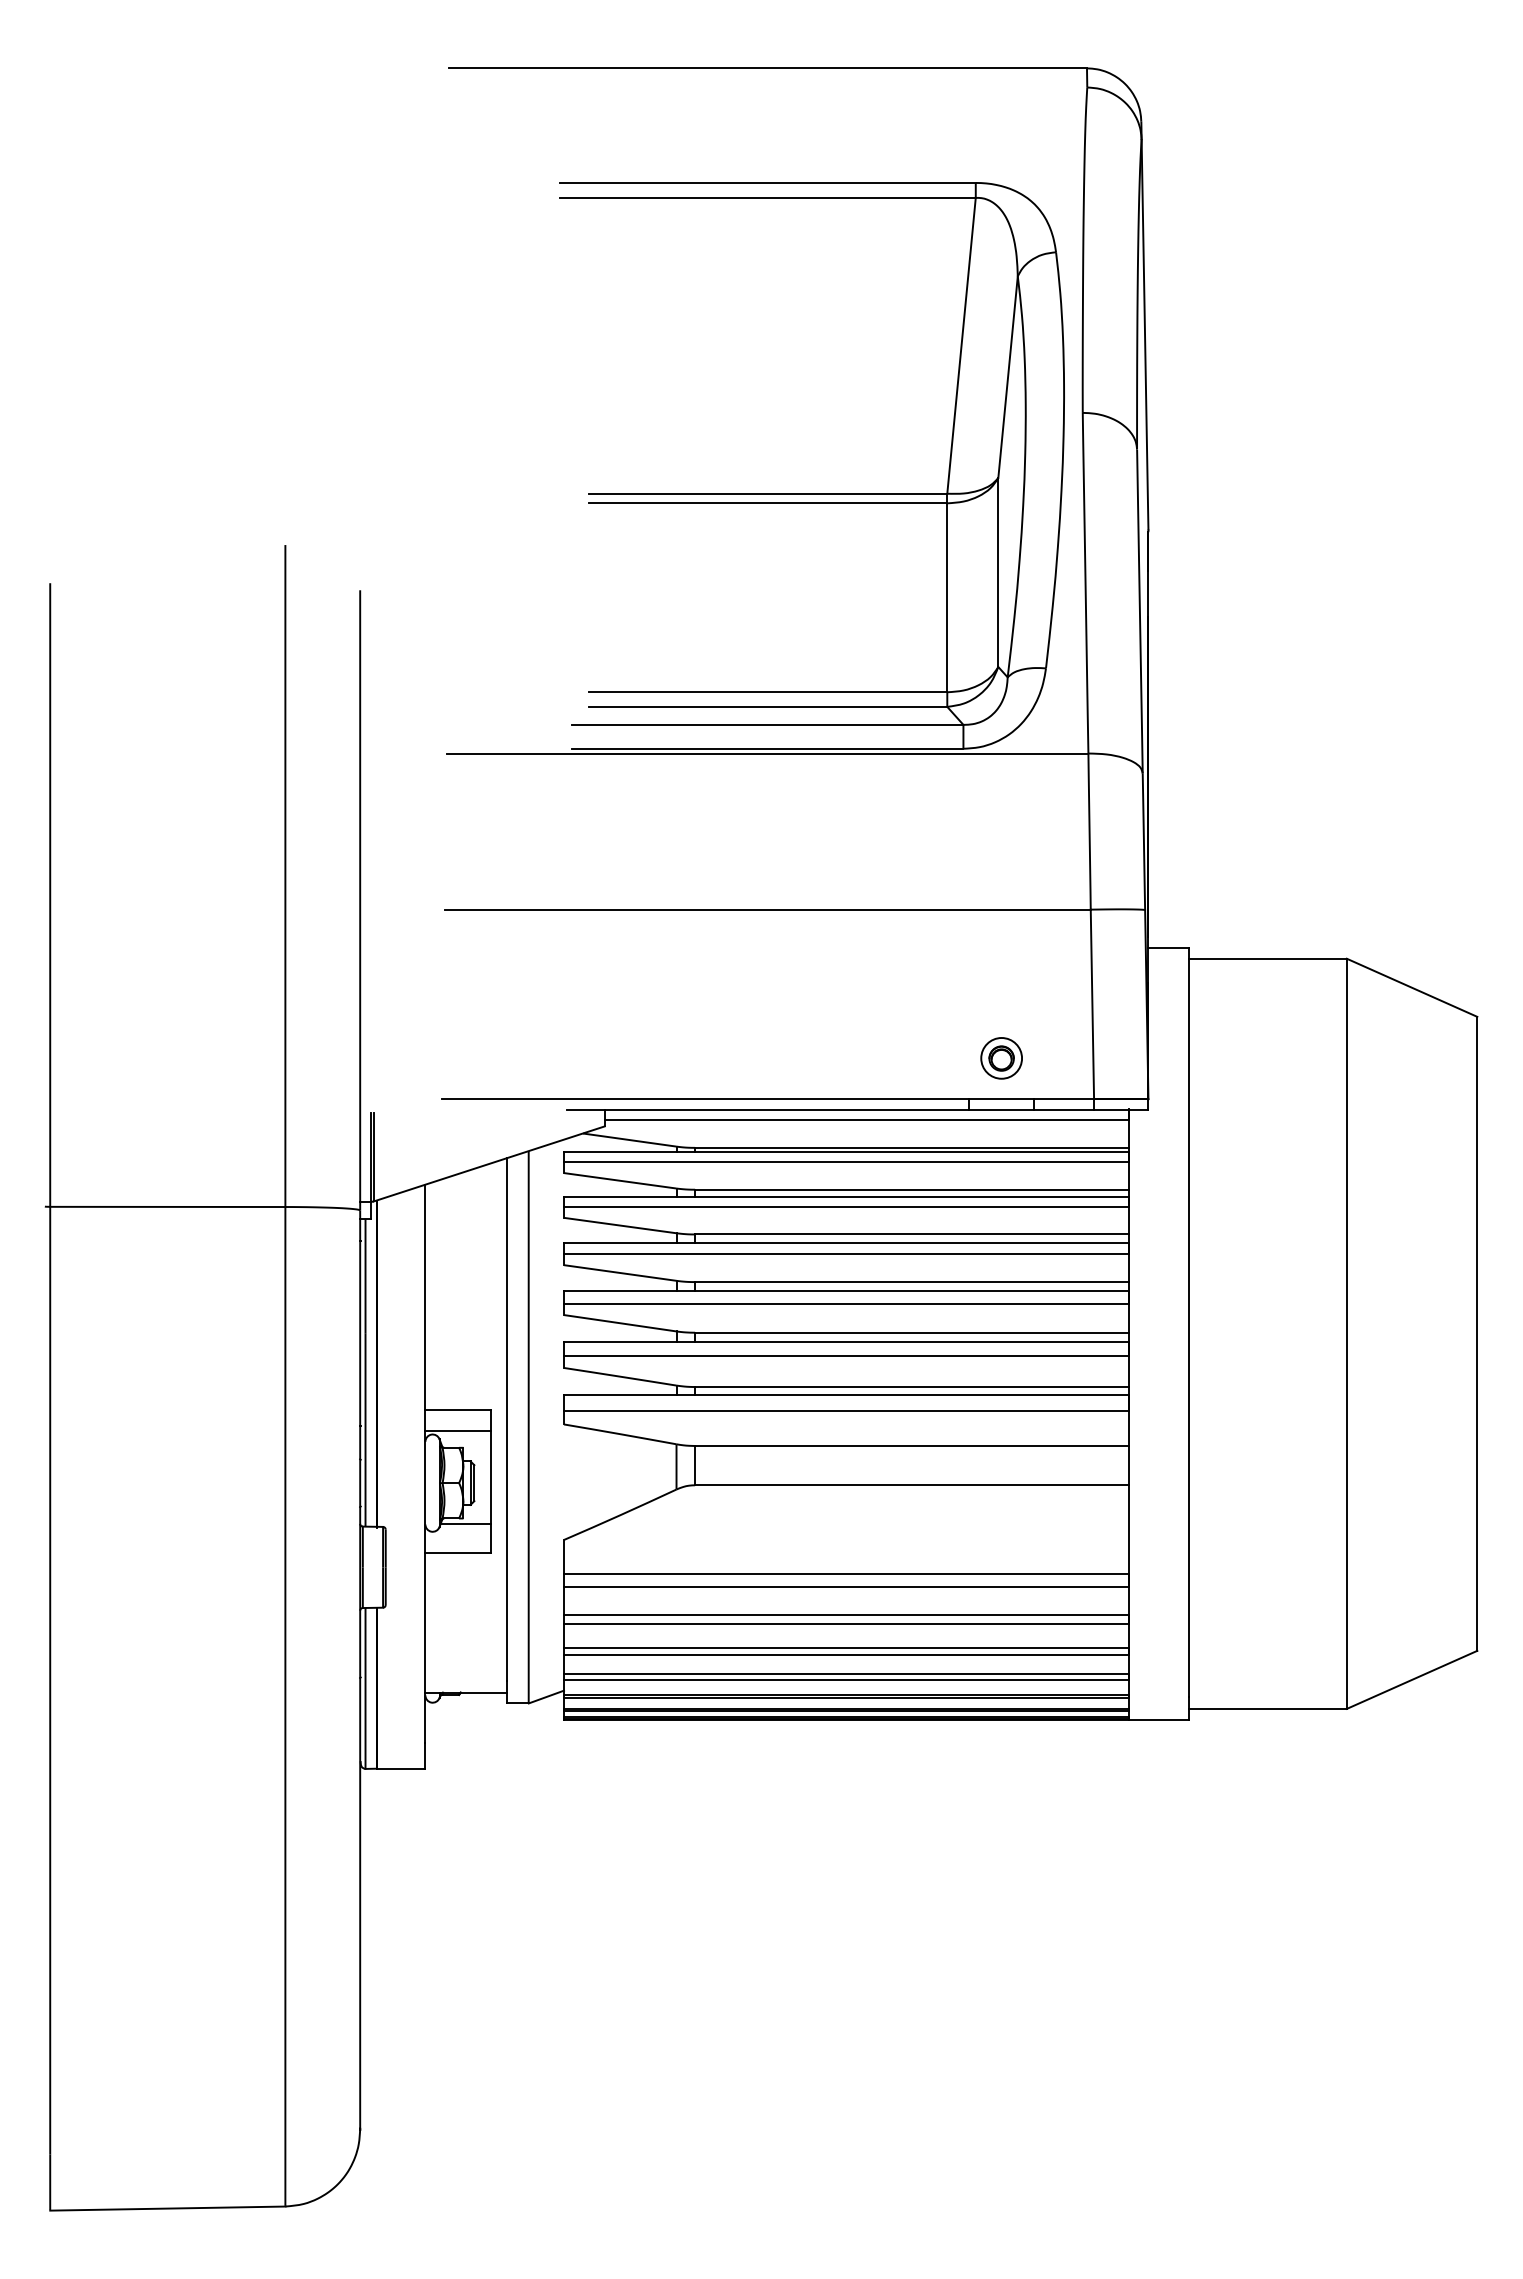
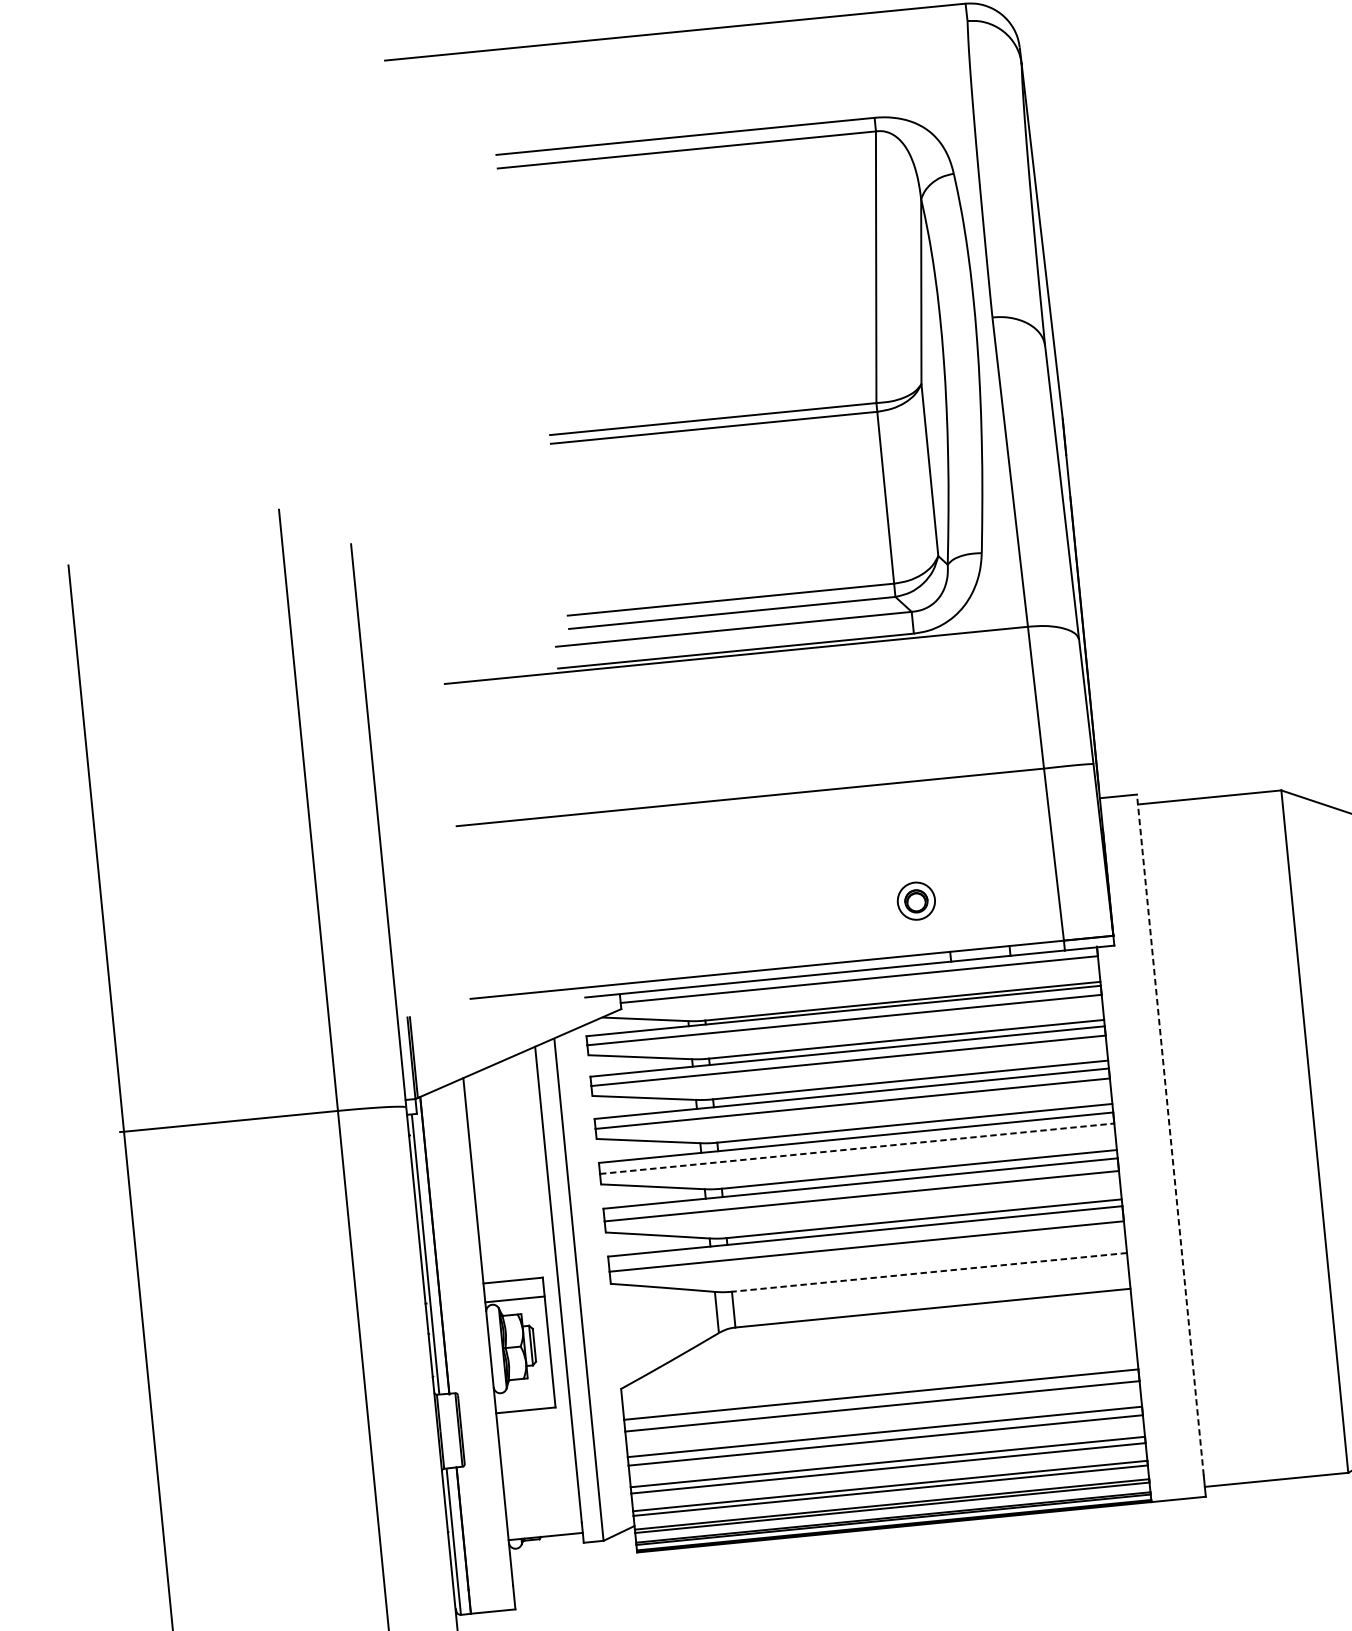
part: (1001, 1058) -> (916, 901), moved
line: (846, 1303) -> (856, 1148), solid -> dashed
line: (1189, 1321) -> (1170, 1134), solid -> dashed
line: (911, 1445) -> (928, 1272), solid -> dashed
line: (465, 1524) -> (530, 1383), removed

